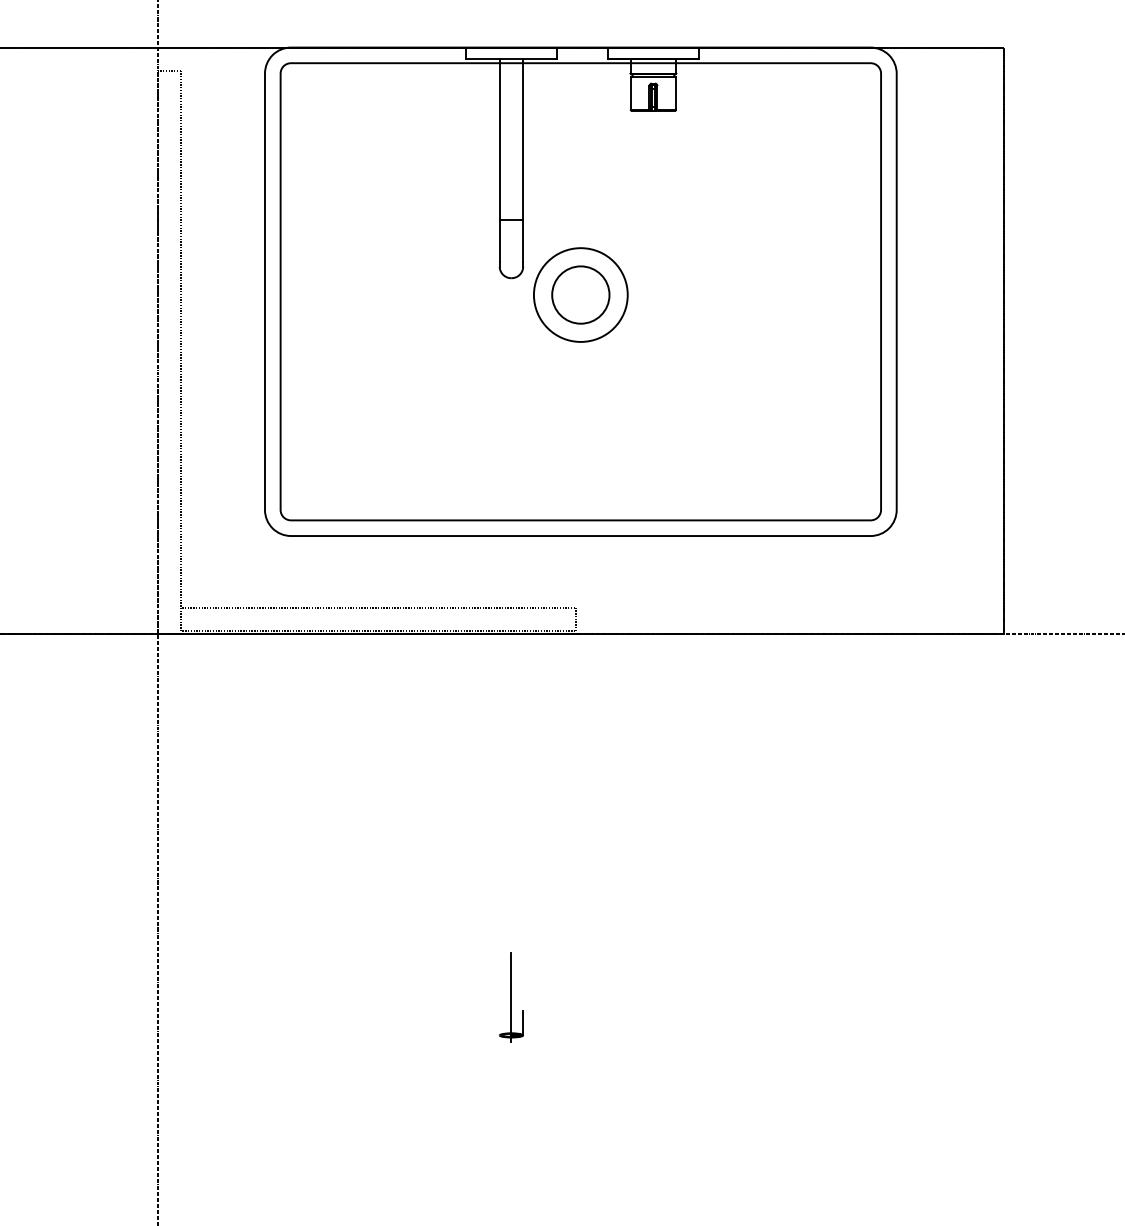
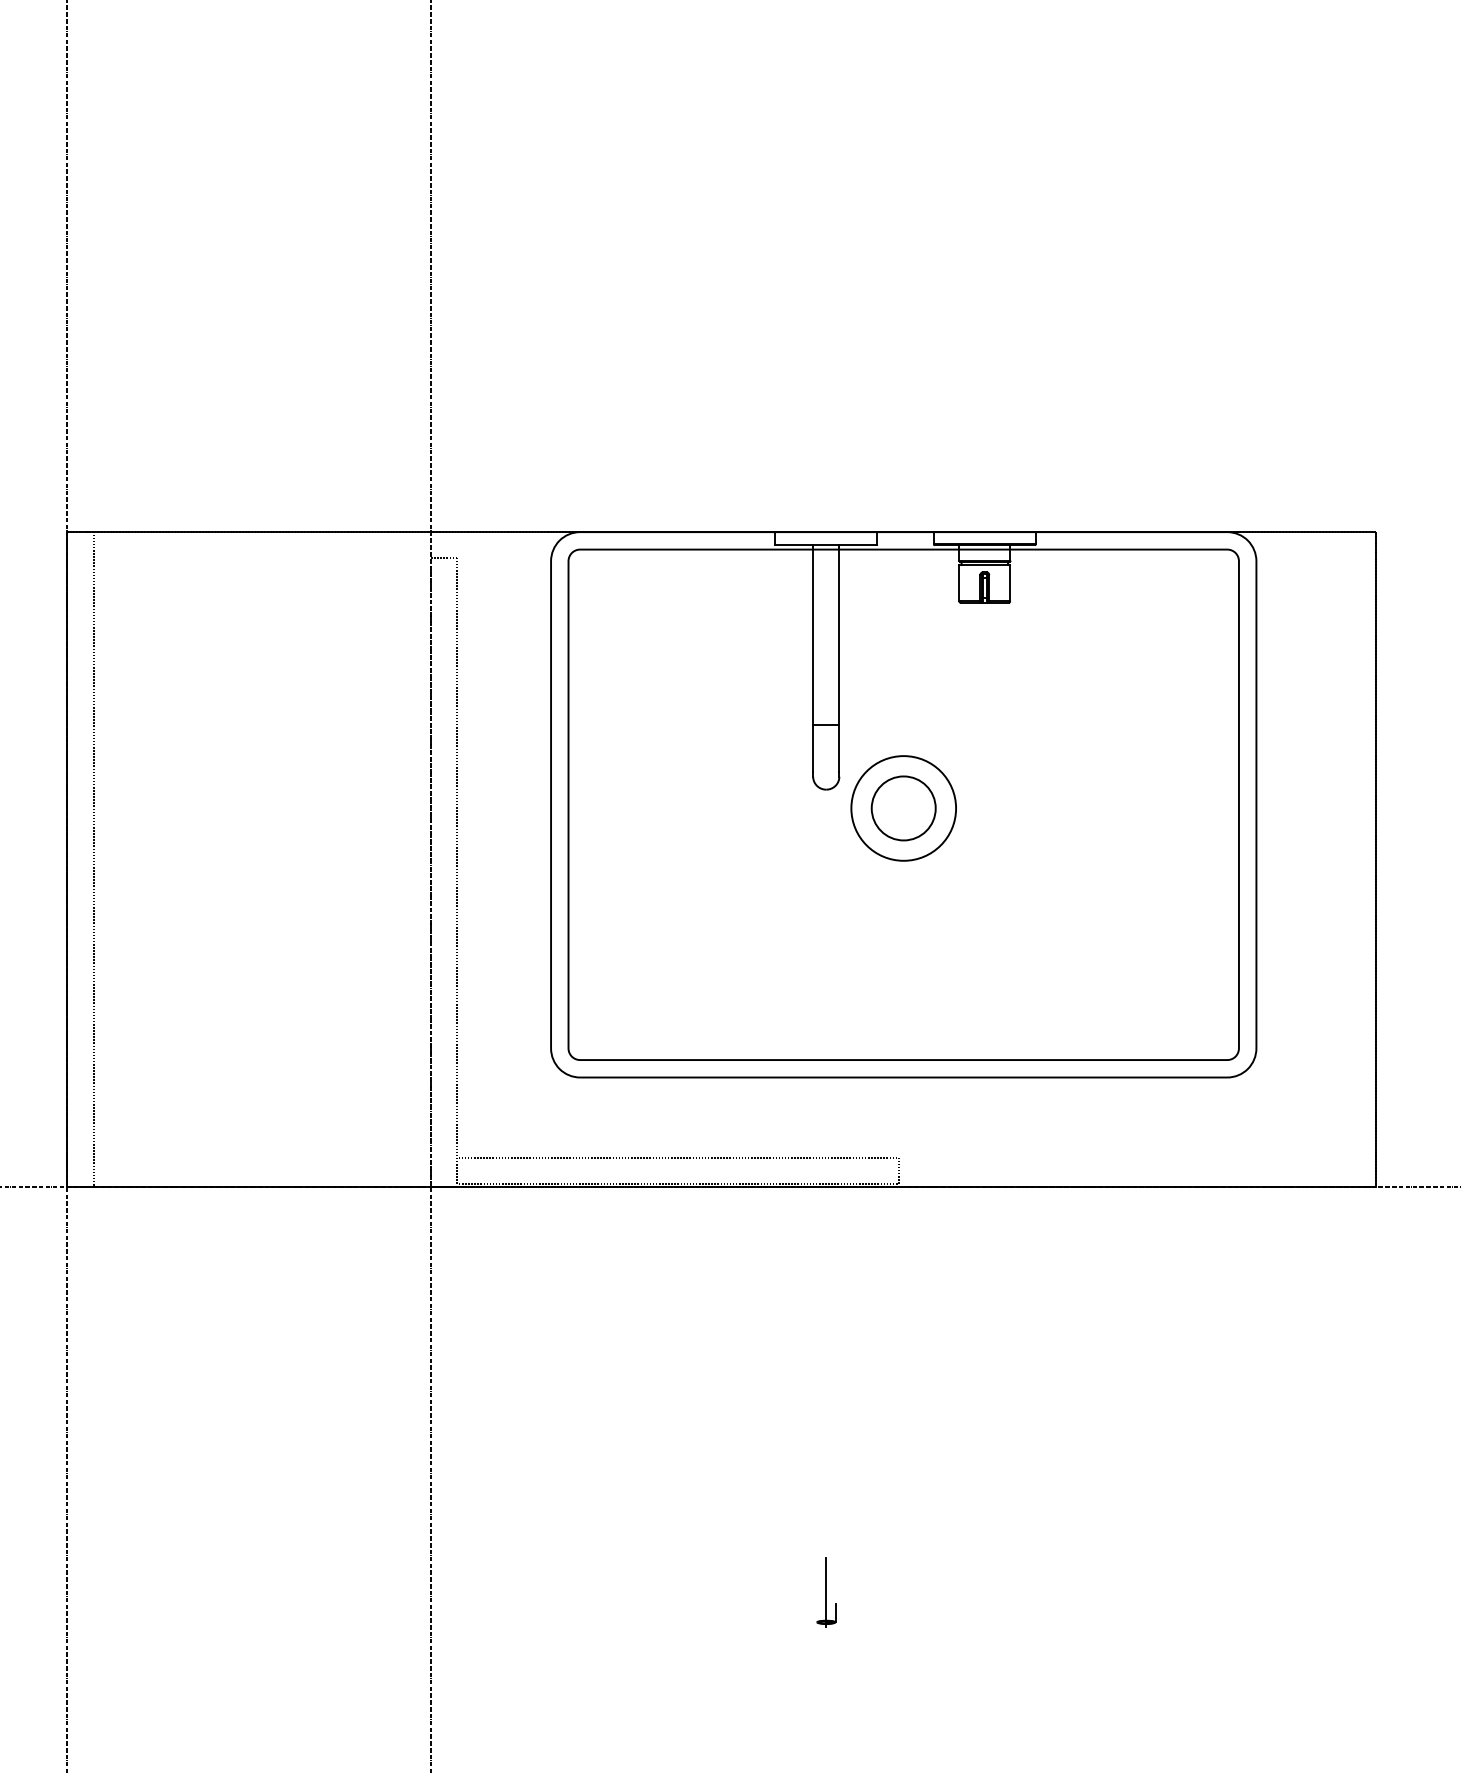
part: (511, 997) -> (826, 1592), size x0.7

